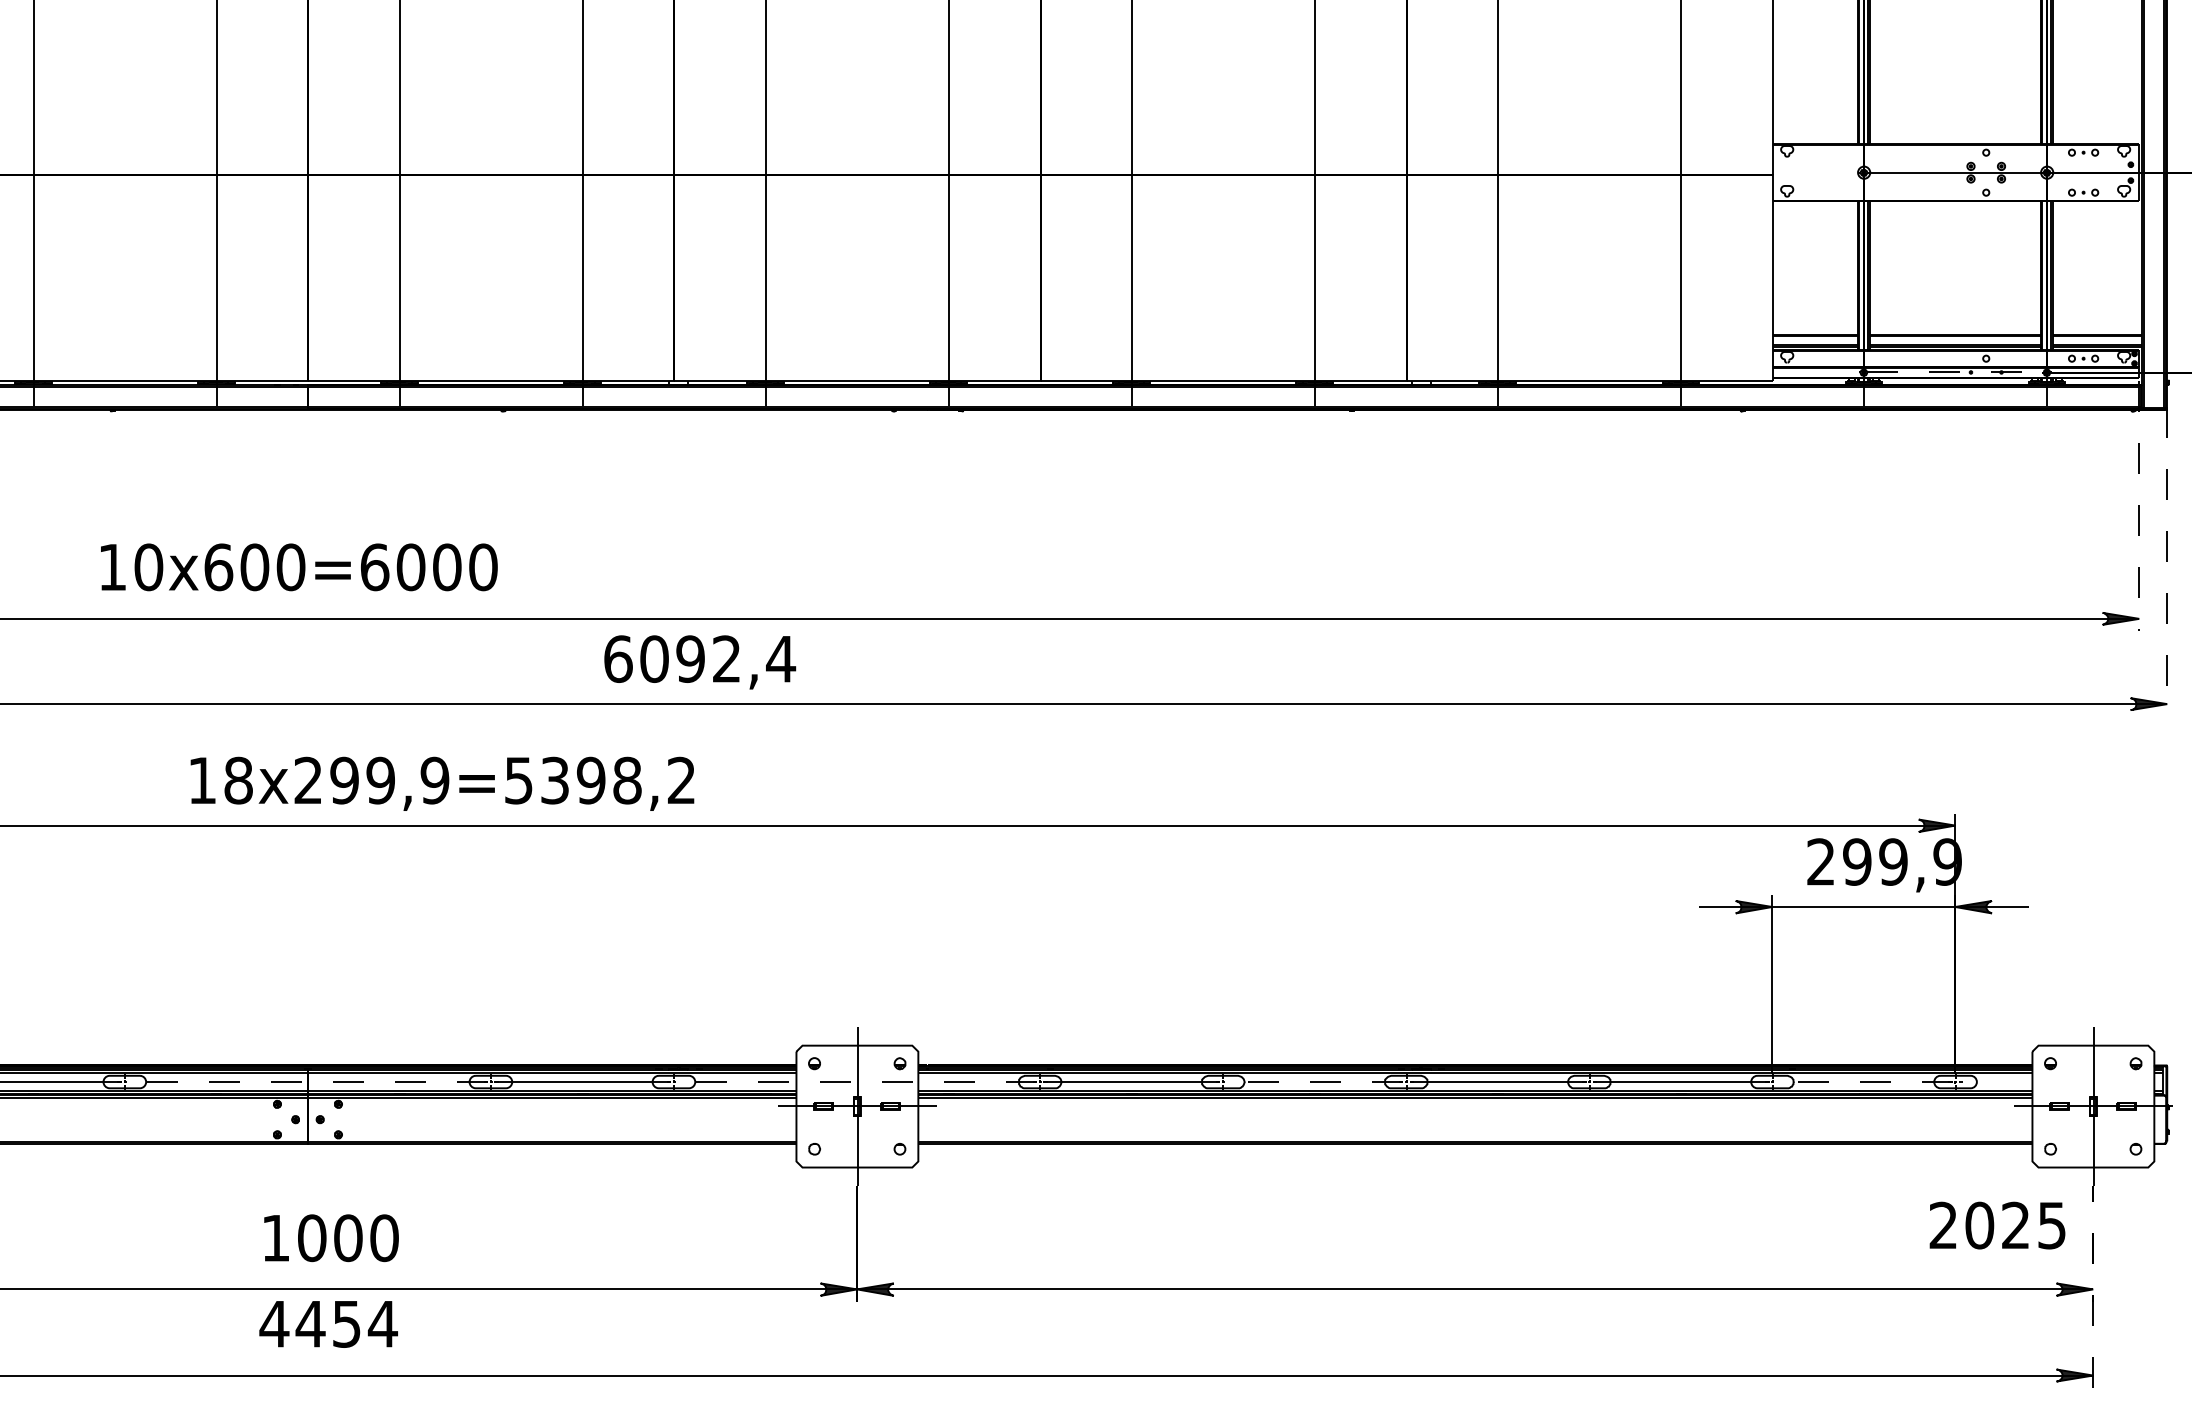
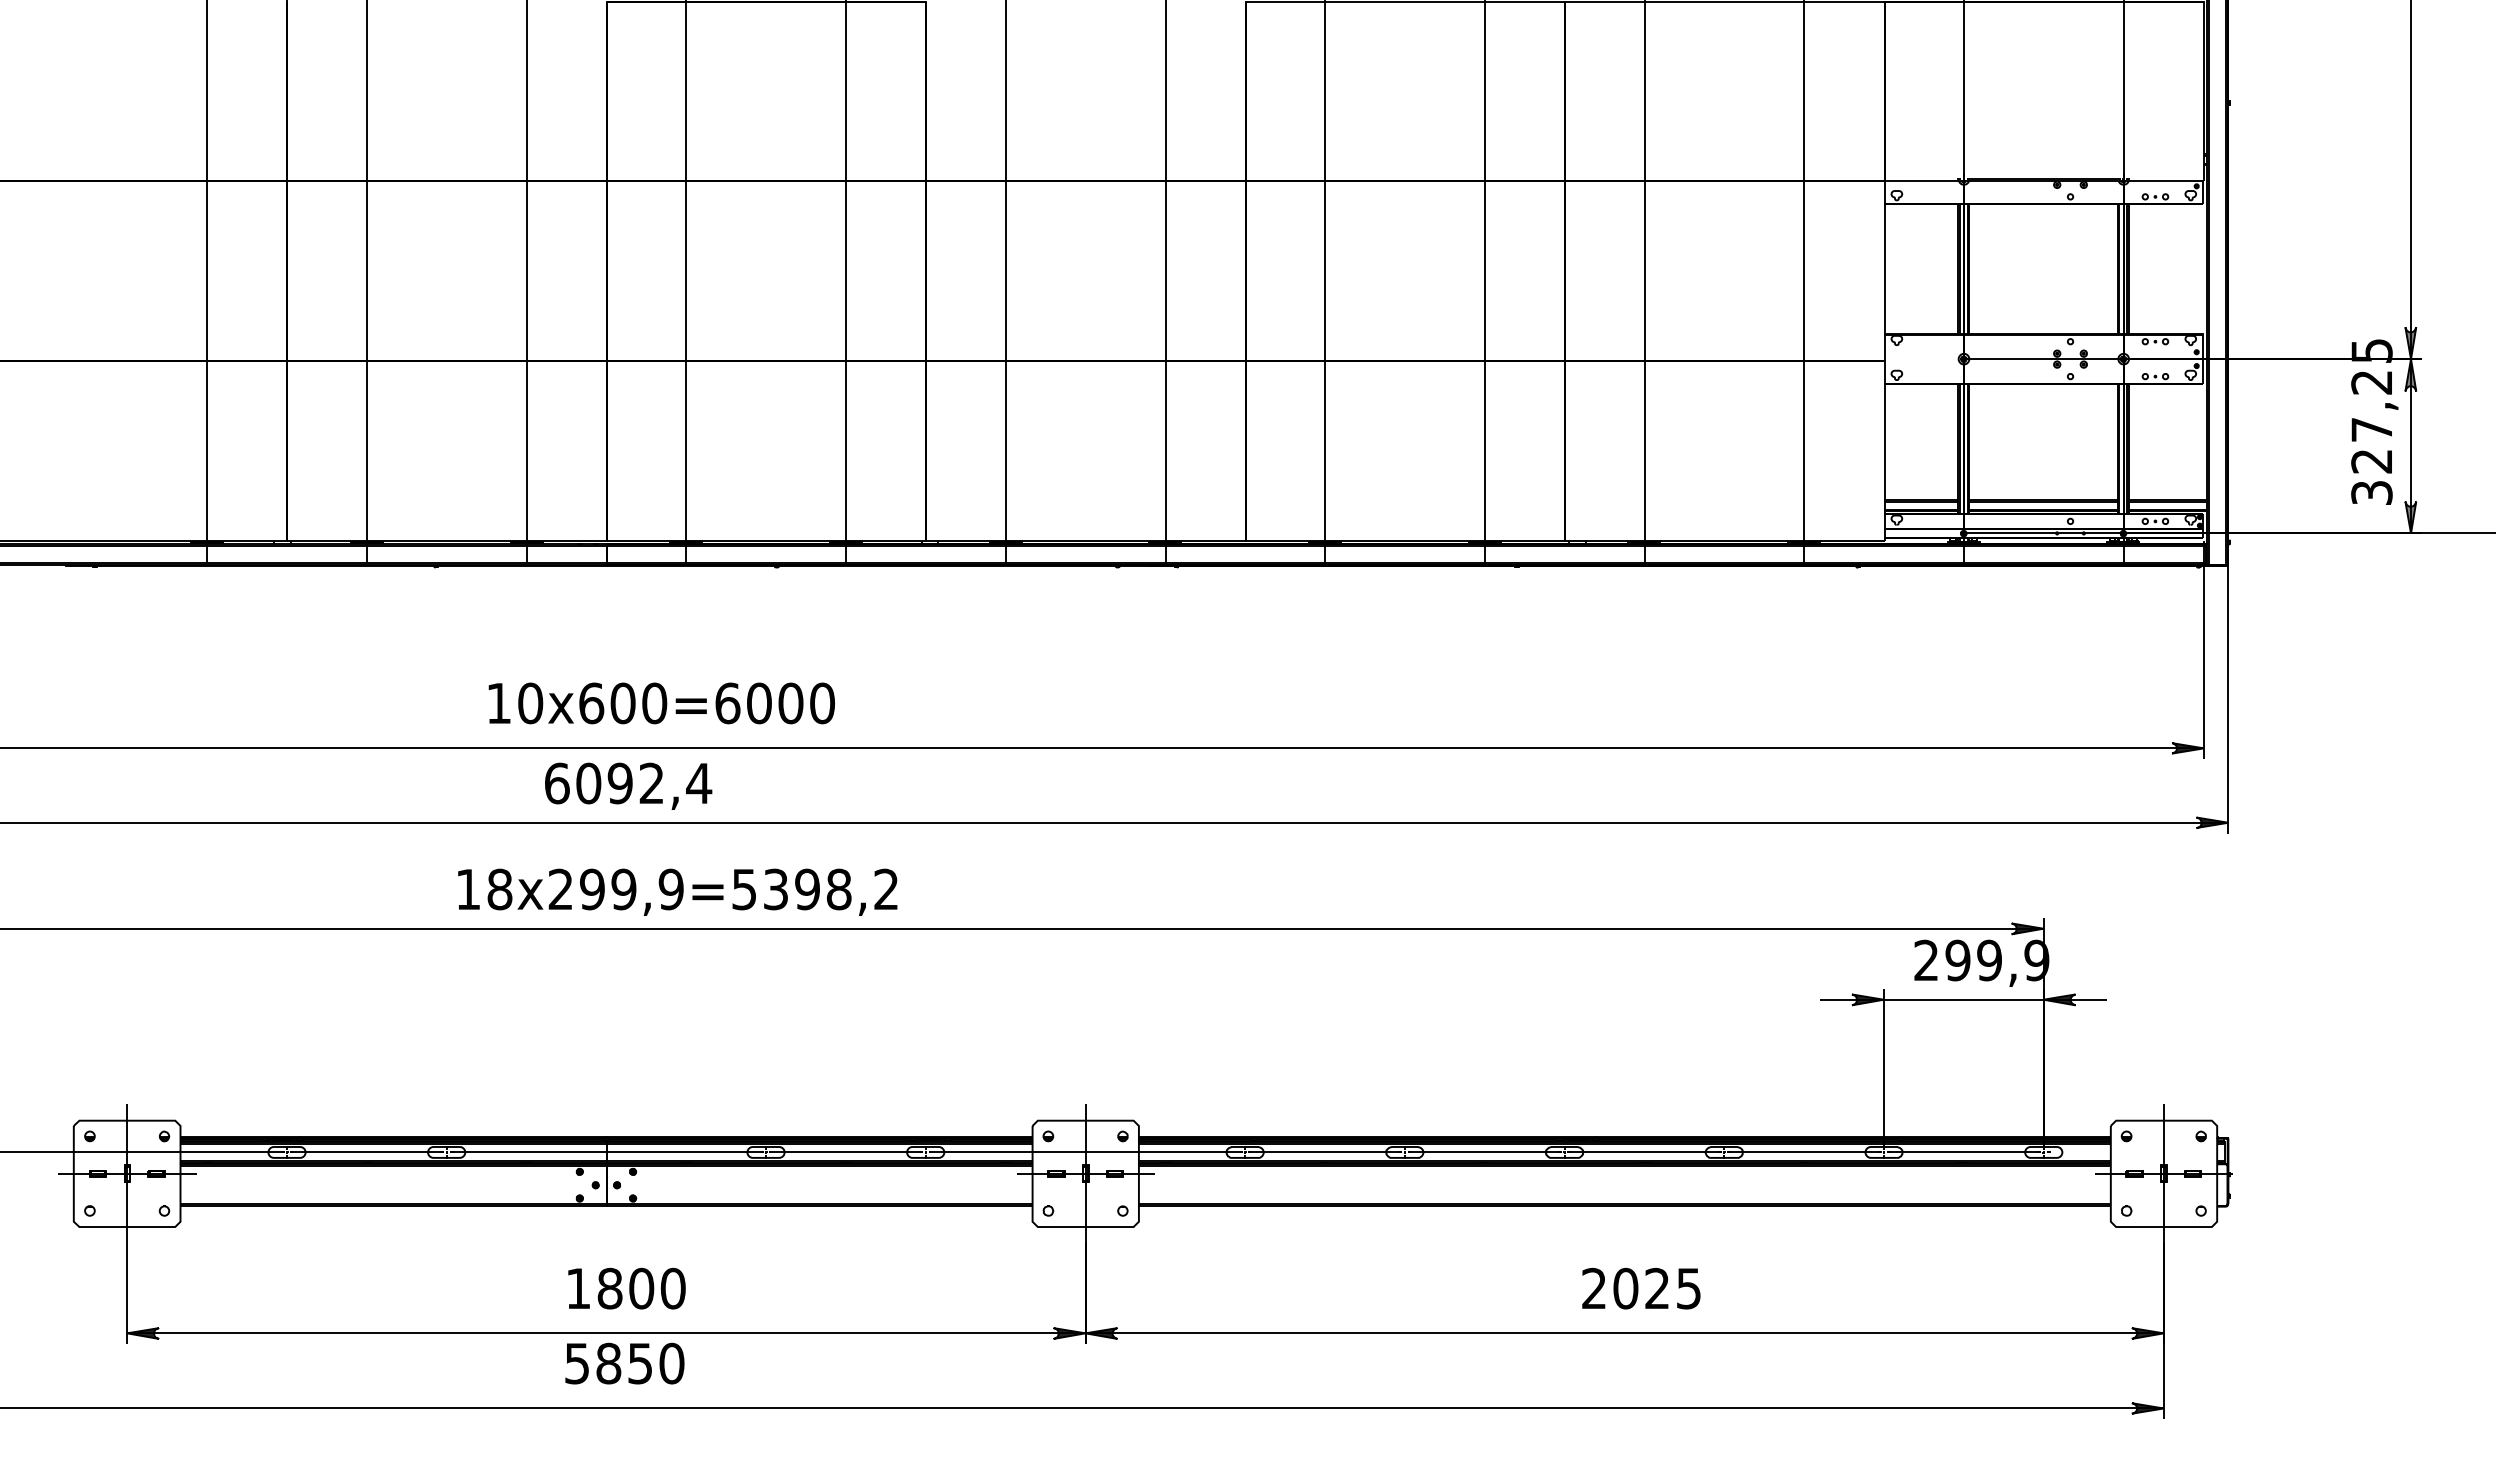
line: (1956, 372) -> (2044, 533), dashed -> solid
line: (2139, 505) -> (2204, 649), dashed -> solid
line: (2167, 560) -> (2228, 697), dashed -> solid
text: (298, 567) -> (661, 703), moved
text: (700, 661) -> (628, 785), moved
text: (442, 782) -> (677, 891), moved
line: (304, 1082) -> (603, 1152), dashed -> solid
line: (853, 1082) -> (1082, 1152), dashed -> solid
line: (1312, 1082) -> (1482, 1152), dashed -> solid
line: (1860, 1082) -> (1960, 1152), dashed -> solid
text: (1997, 1225) -> (1641, 1288), moved
line: (2092, 1227) -> (2163, 1279), dashed -> solid
text: (311, 1238) -> (609, 1288), 1000 -> 1800
text: (328, 1323) -> (624, 1363), 4454 -> 5850

